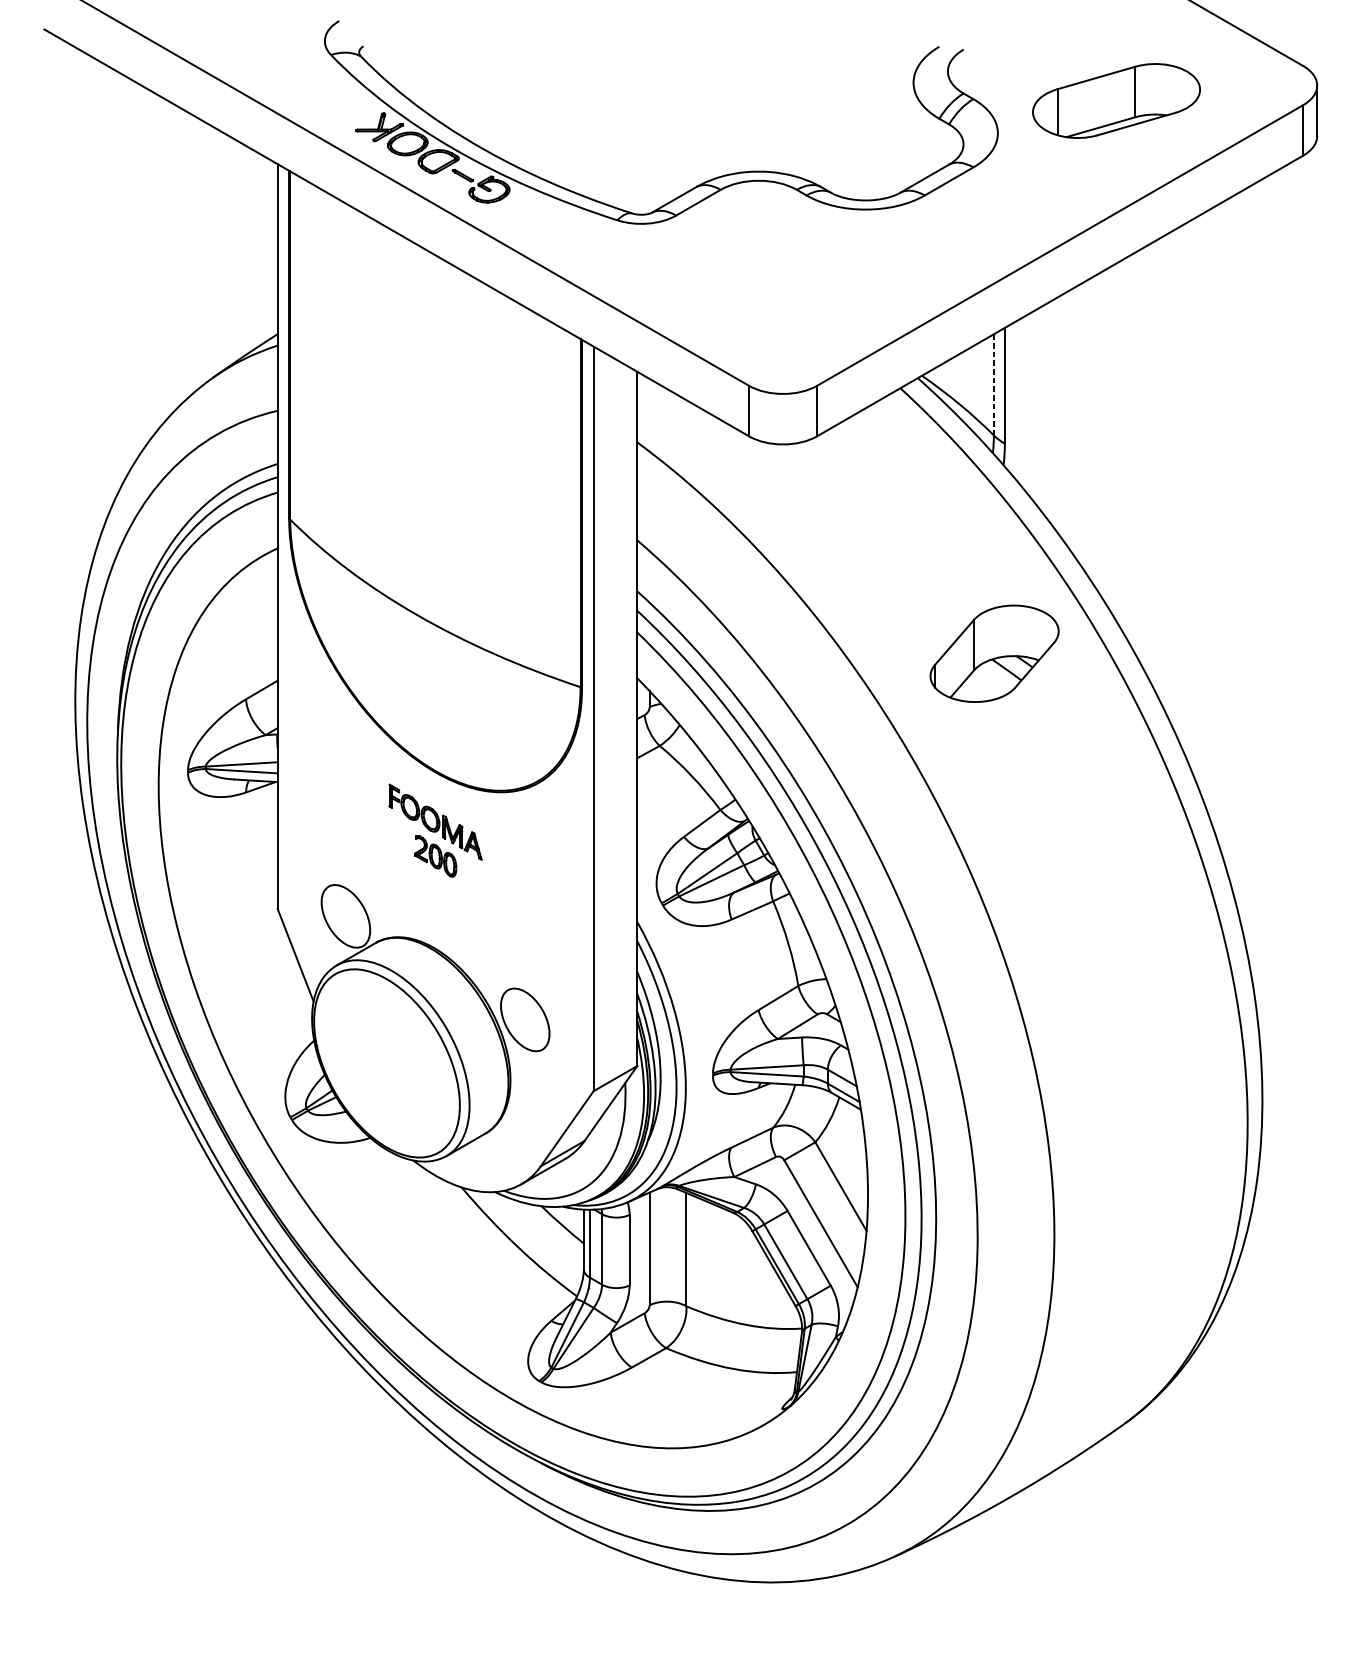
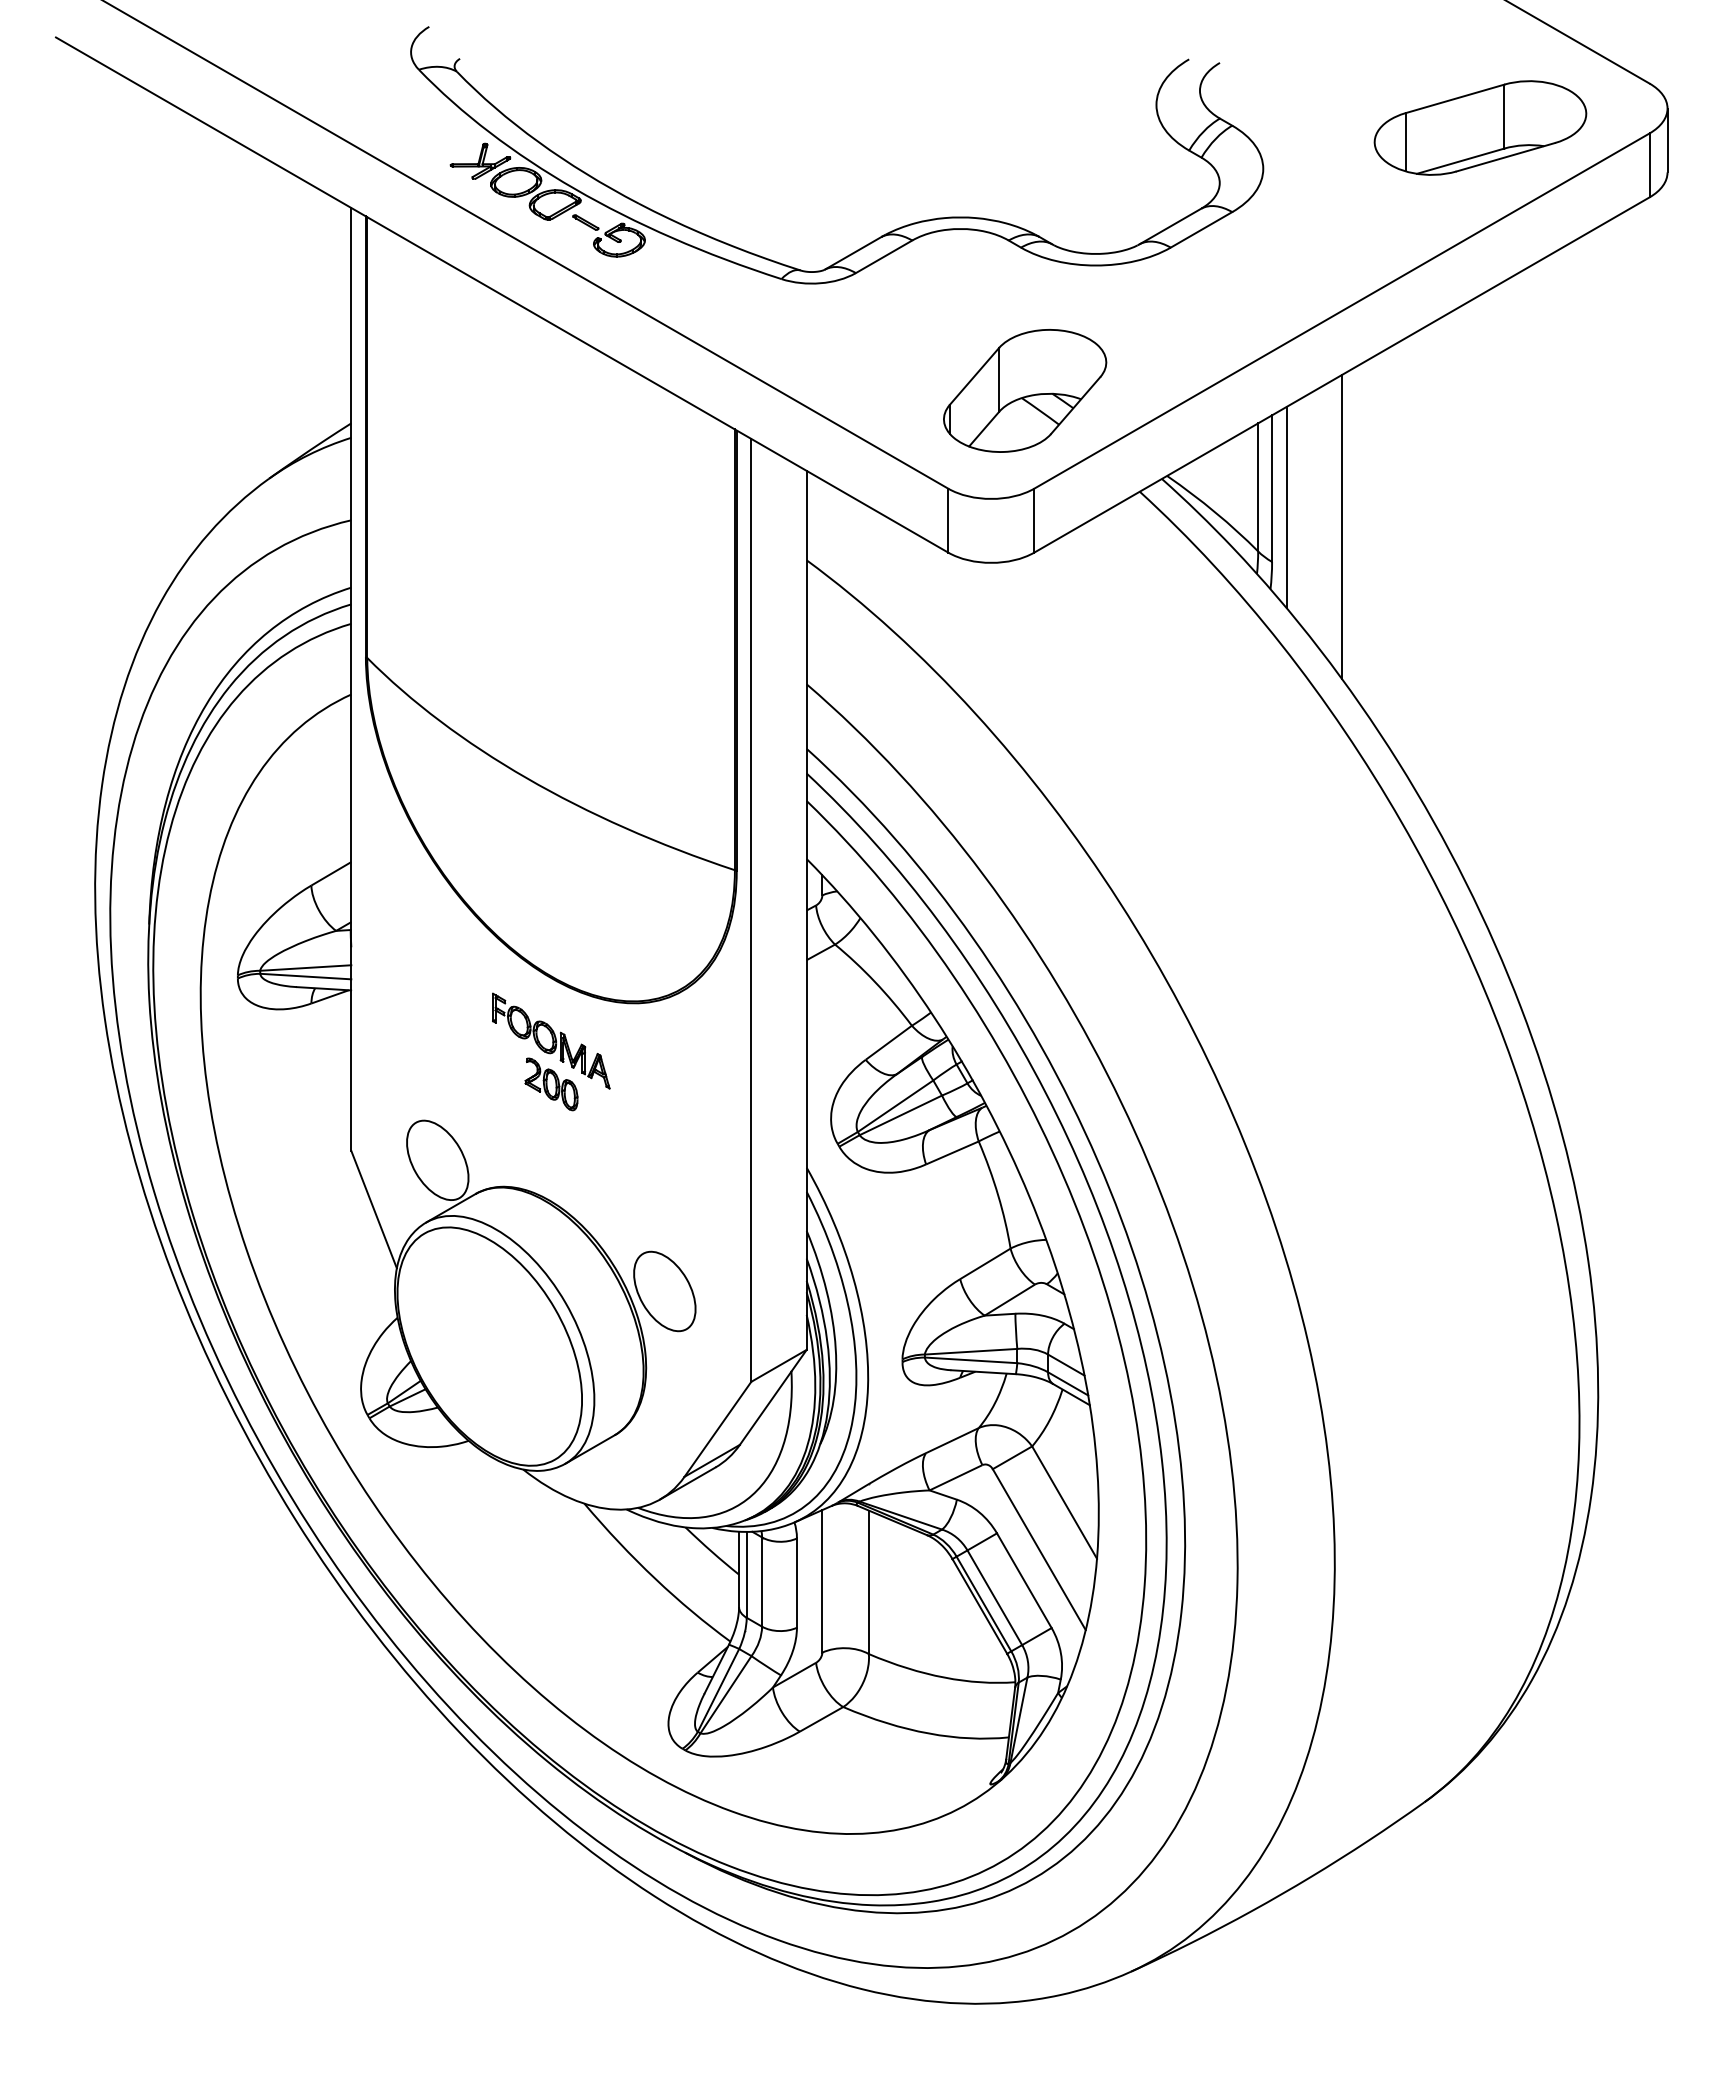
part: (1116, 100) -> (1480, 127), moved
line: (994, 384) -> (1258, 486), dashed -> solid
line: (1016, 400) -> (1286, 507), added
line: (1060, 415) -> (1342, 526), added
part: (994, 653) -> (1025, 390), moved

